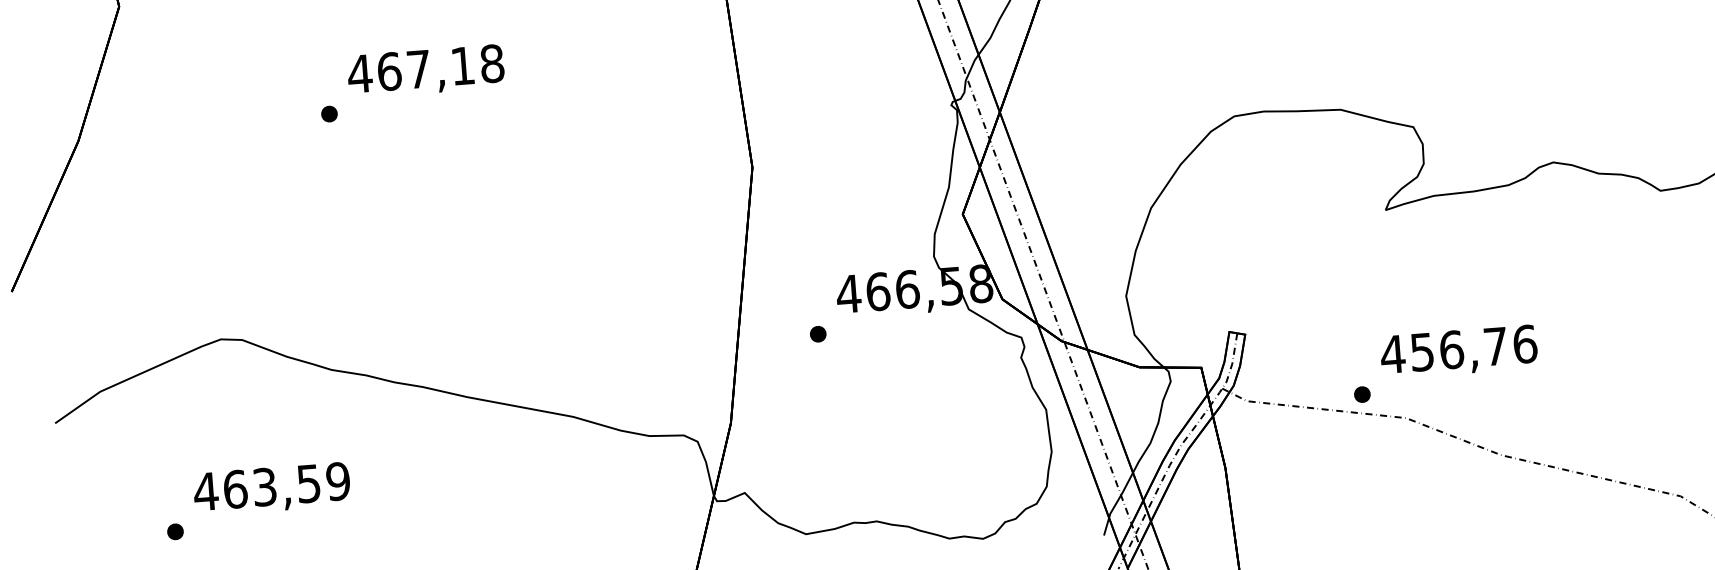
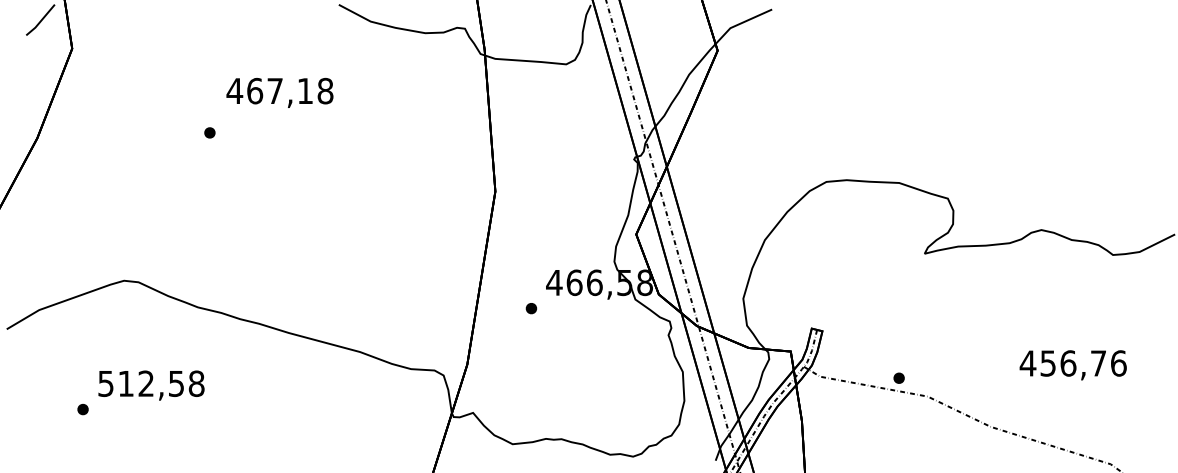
text: (425, 70) -> (279, 92), moved
text: (1457, 352) -> (1072, 365), moved
text: (270, 486) -> (150, 383), 463,59 -> 512,58

